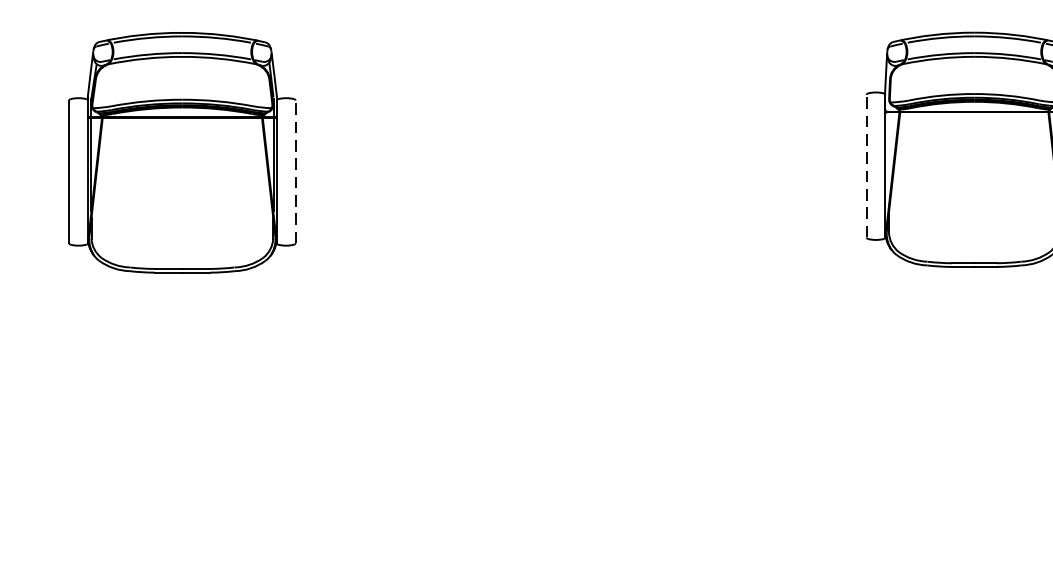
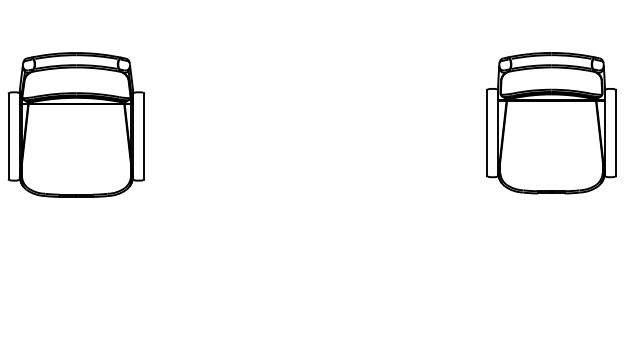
line: (867, 166) -> (487, 133), dashed -> solid
line: (295, 171) -> (144, 136), dashed -> solid

